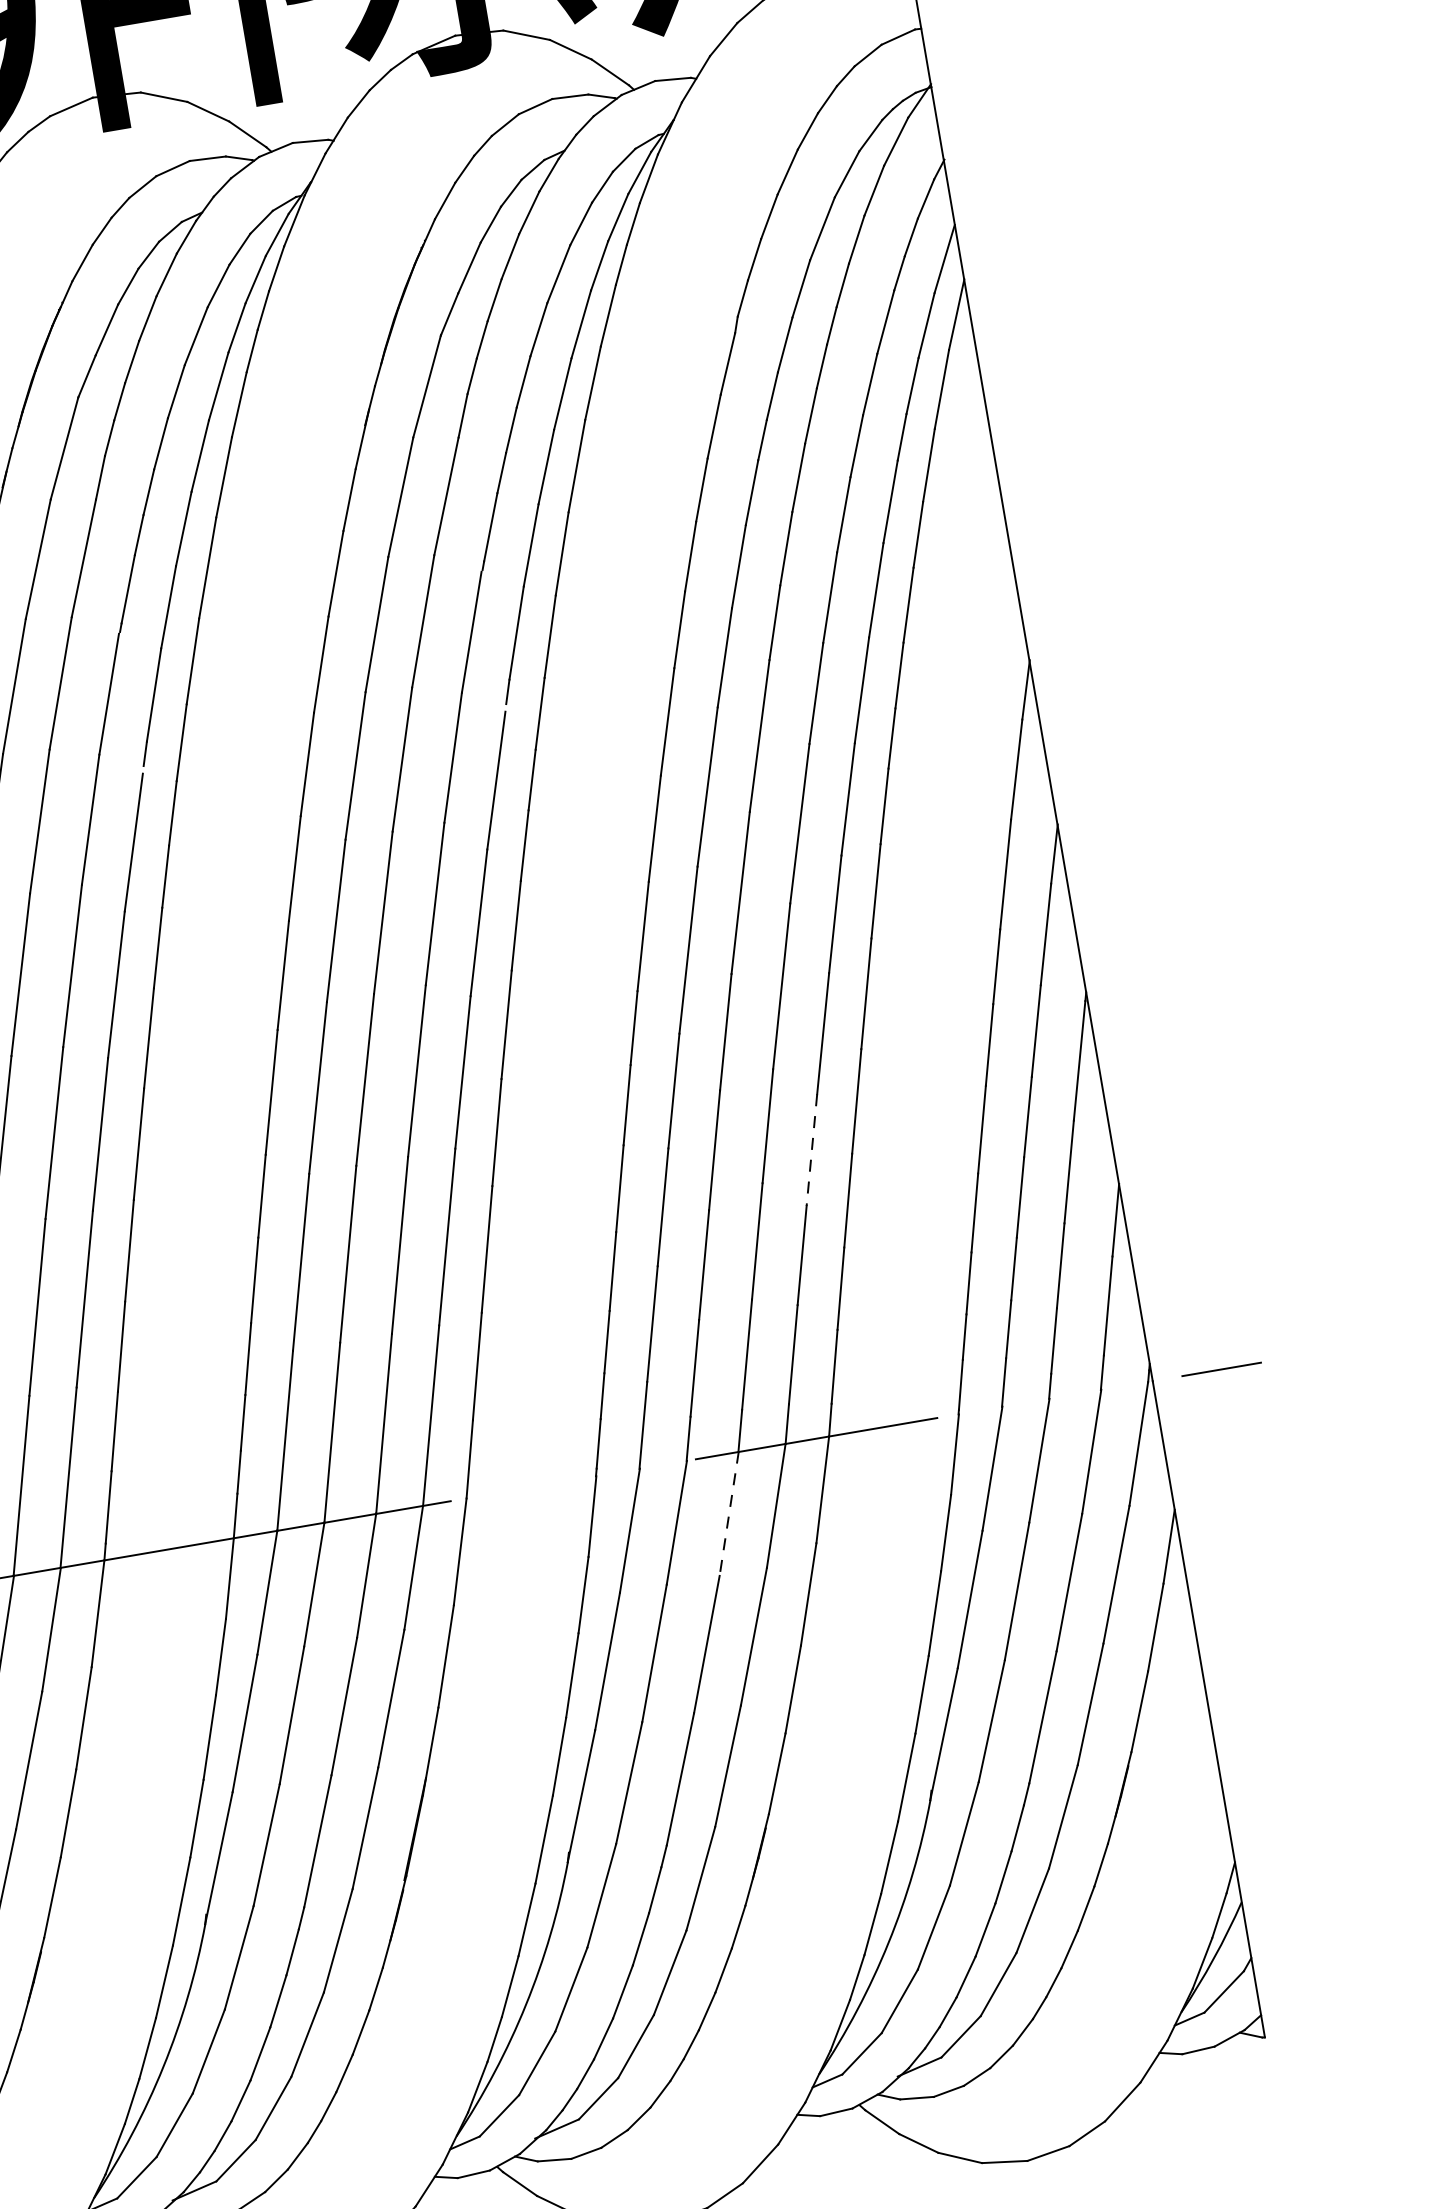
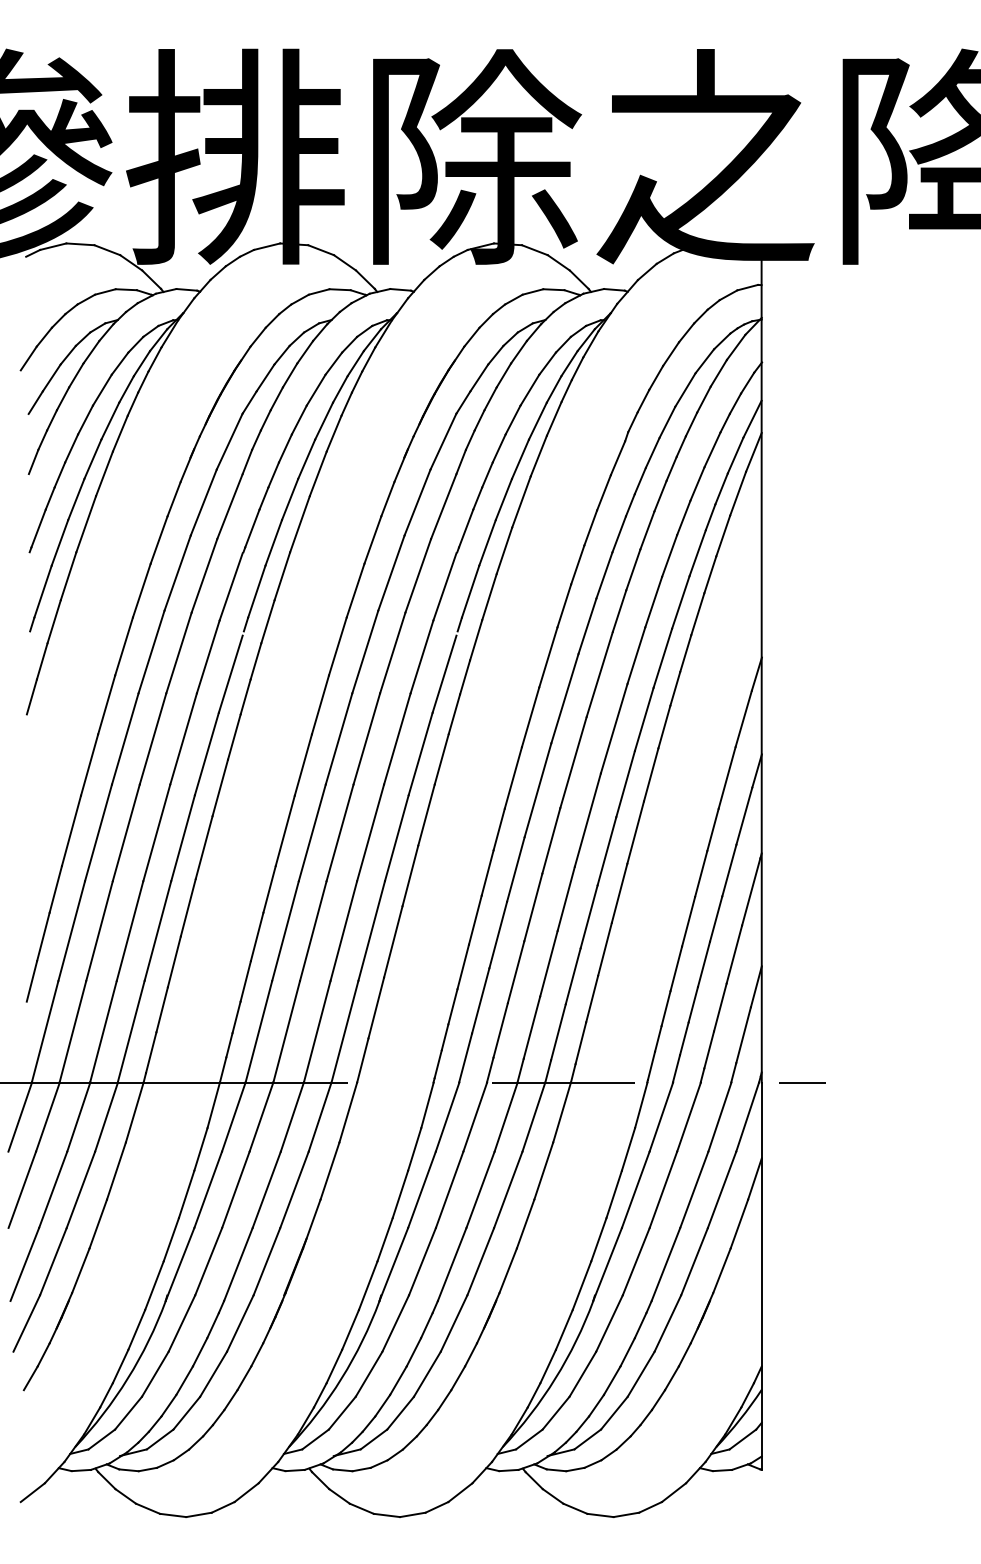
line: (812, 1149) -> (589, 916), dashed -> solid
line: (729, 1514) -> (506, 1117), dashed -> solid

